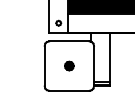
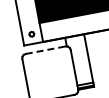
line: (69, 41) -> (45, 50), solid -> dashed
part: (69, 65) -> (50, 73), removed

